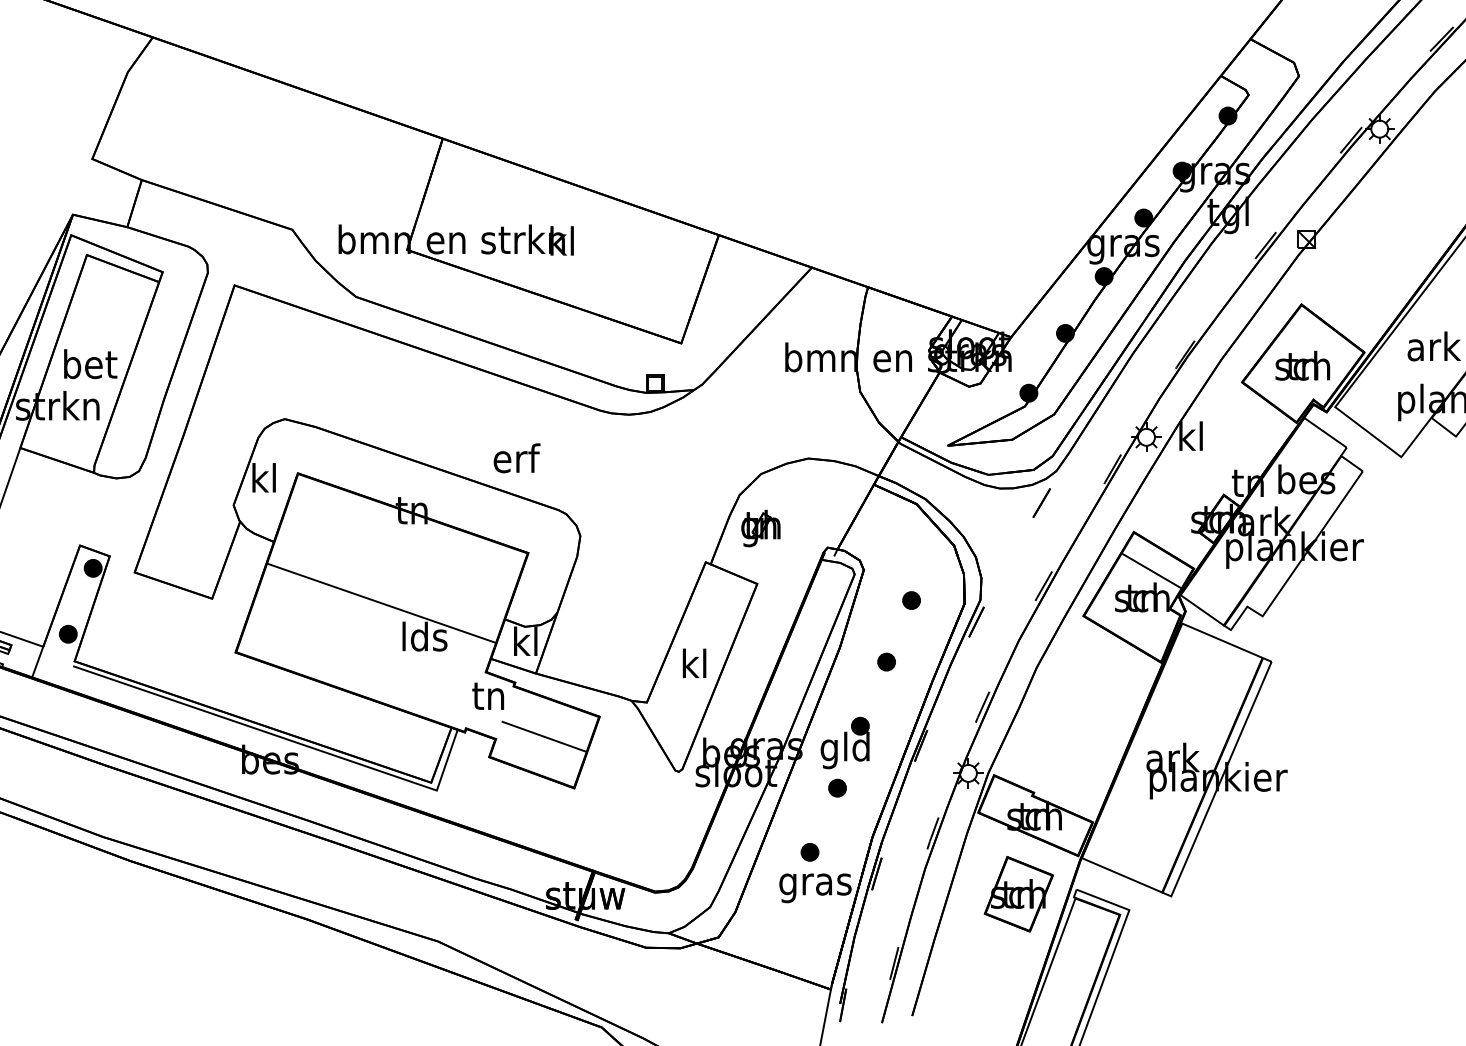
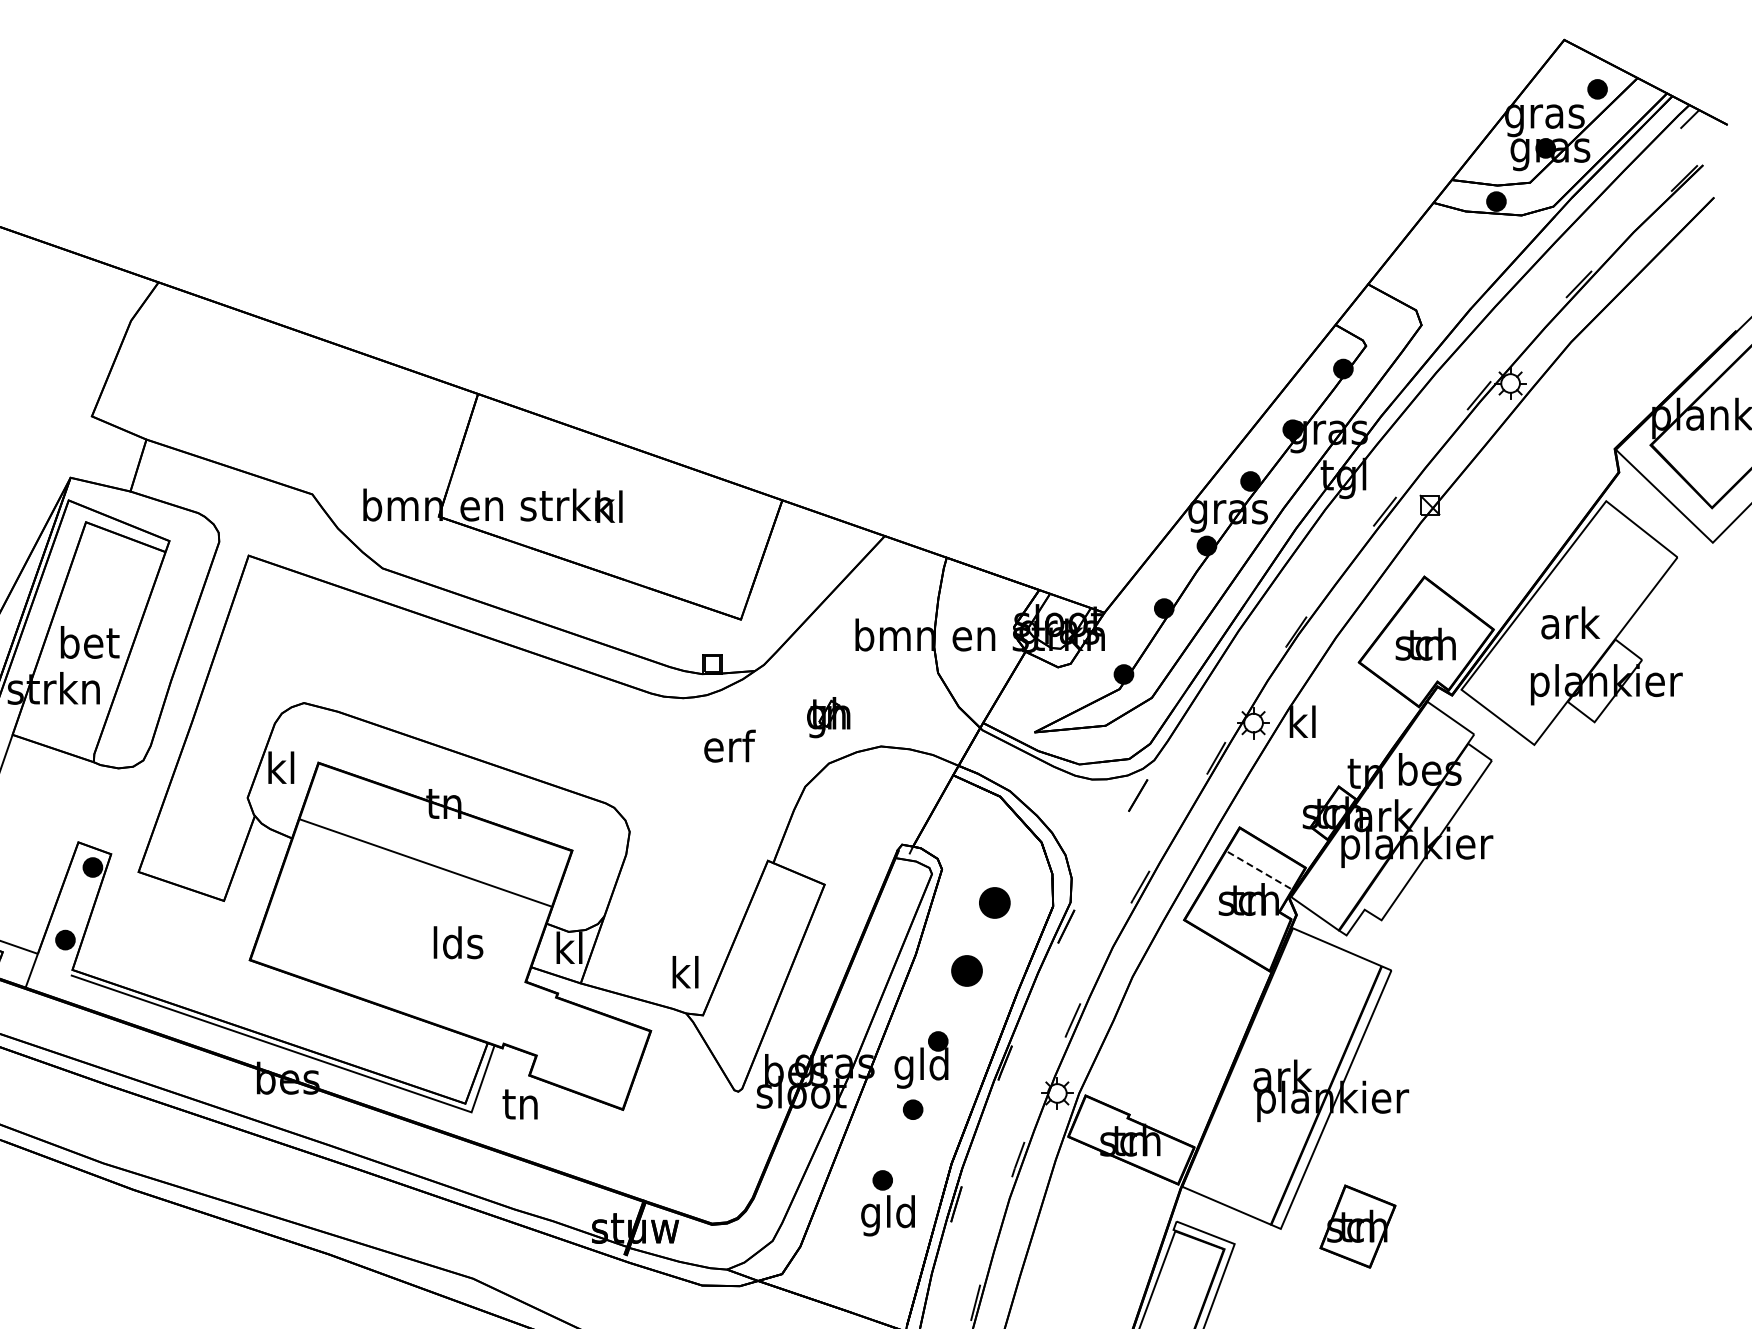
text: (516, 457) -> (729, 745), moved
part: (760, 528) -> (828, 717), moved
line: (1150, 571) -> (1258, 870), solid -> dashed
part: (911, 600) -> (994, 902), size x1.6
line: (381, 602) -> (425, 862), moved
part: (886, 661) -> (967, 970), size x1.6
text: (694, 663) -> (685, 972), moved
text: (487, 696) -> (519, 1104), moved
line: (543, 736) -> (589, 1052), removed
text: (815, 884) -> (888, 1215), gras -> gld
part: (1018, 894) -> (1357, 1226), moved

